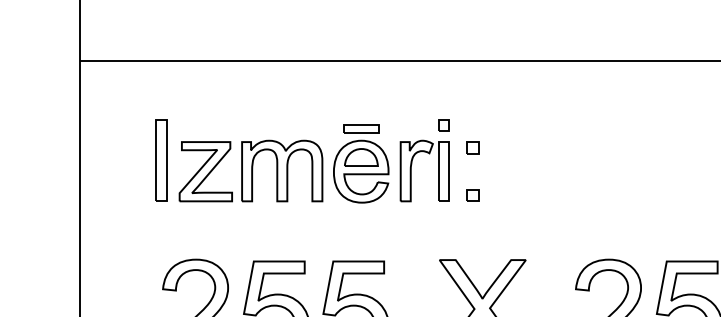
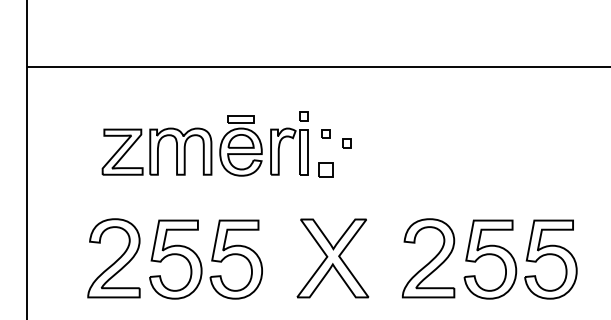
part: (161, 160) -> (88, 143), removed
part: (499, 160) -> (346, 143), added
part: (472, 195) -> (325, 170), size x1.6

